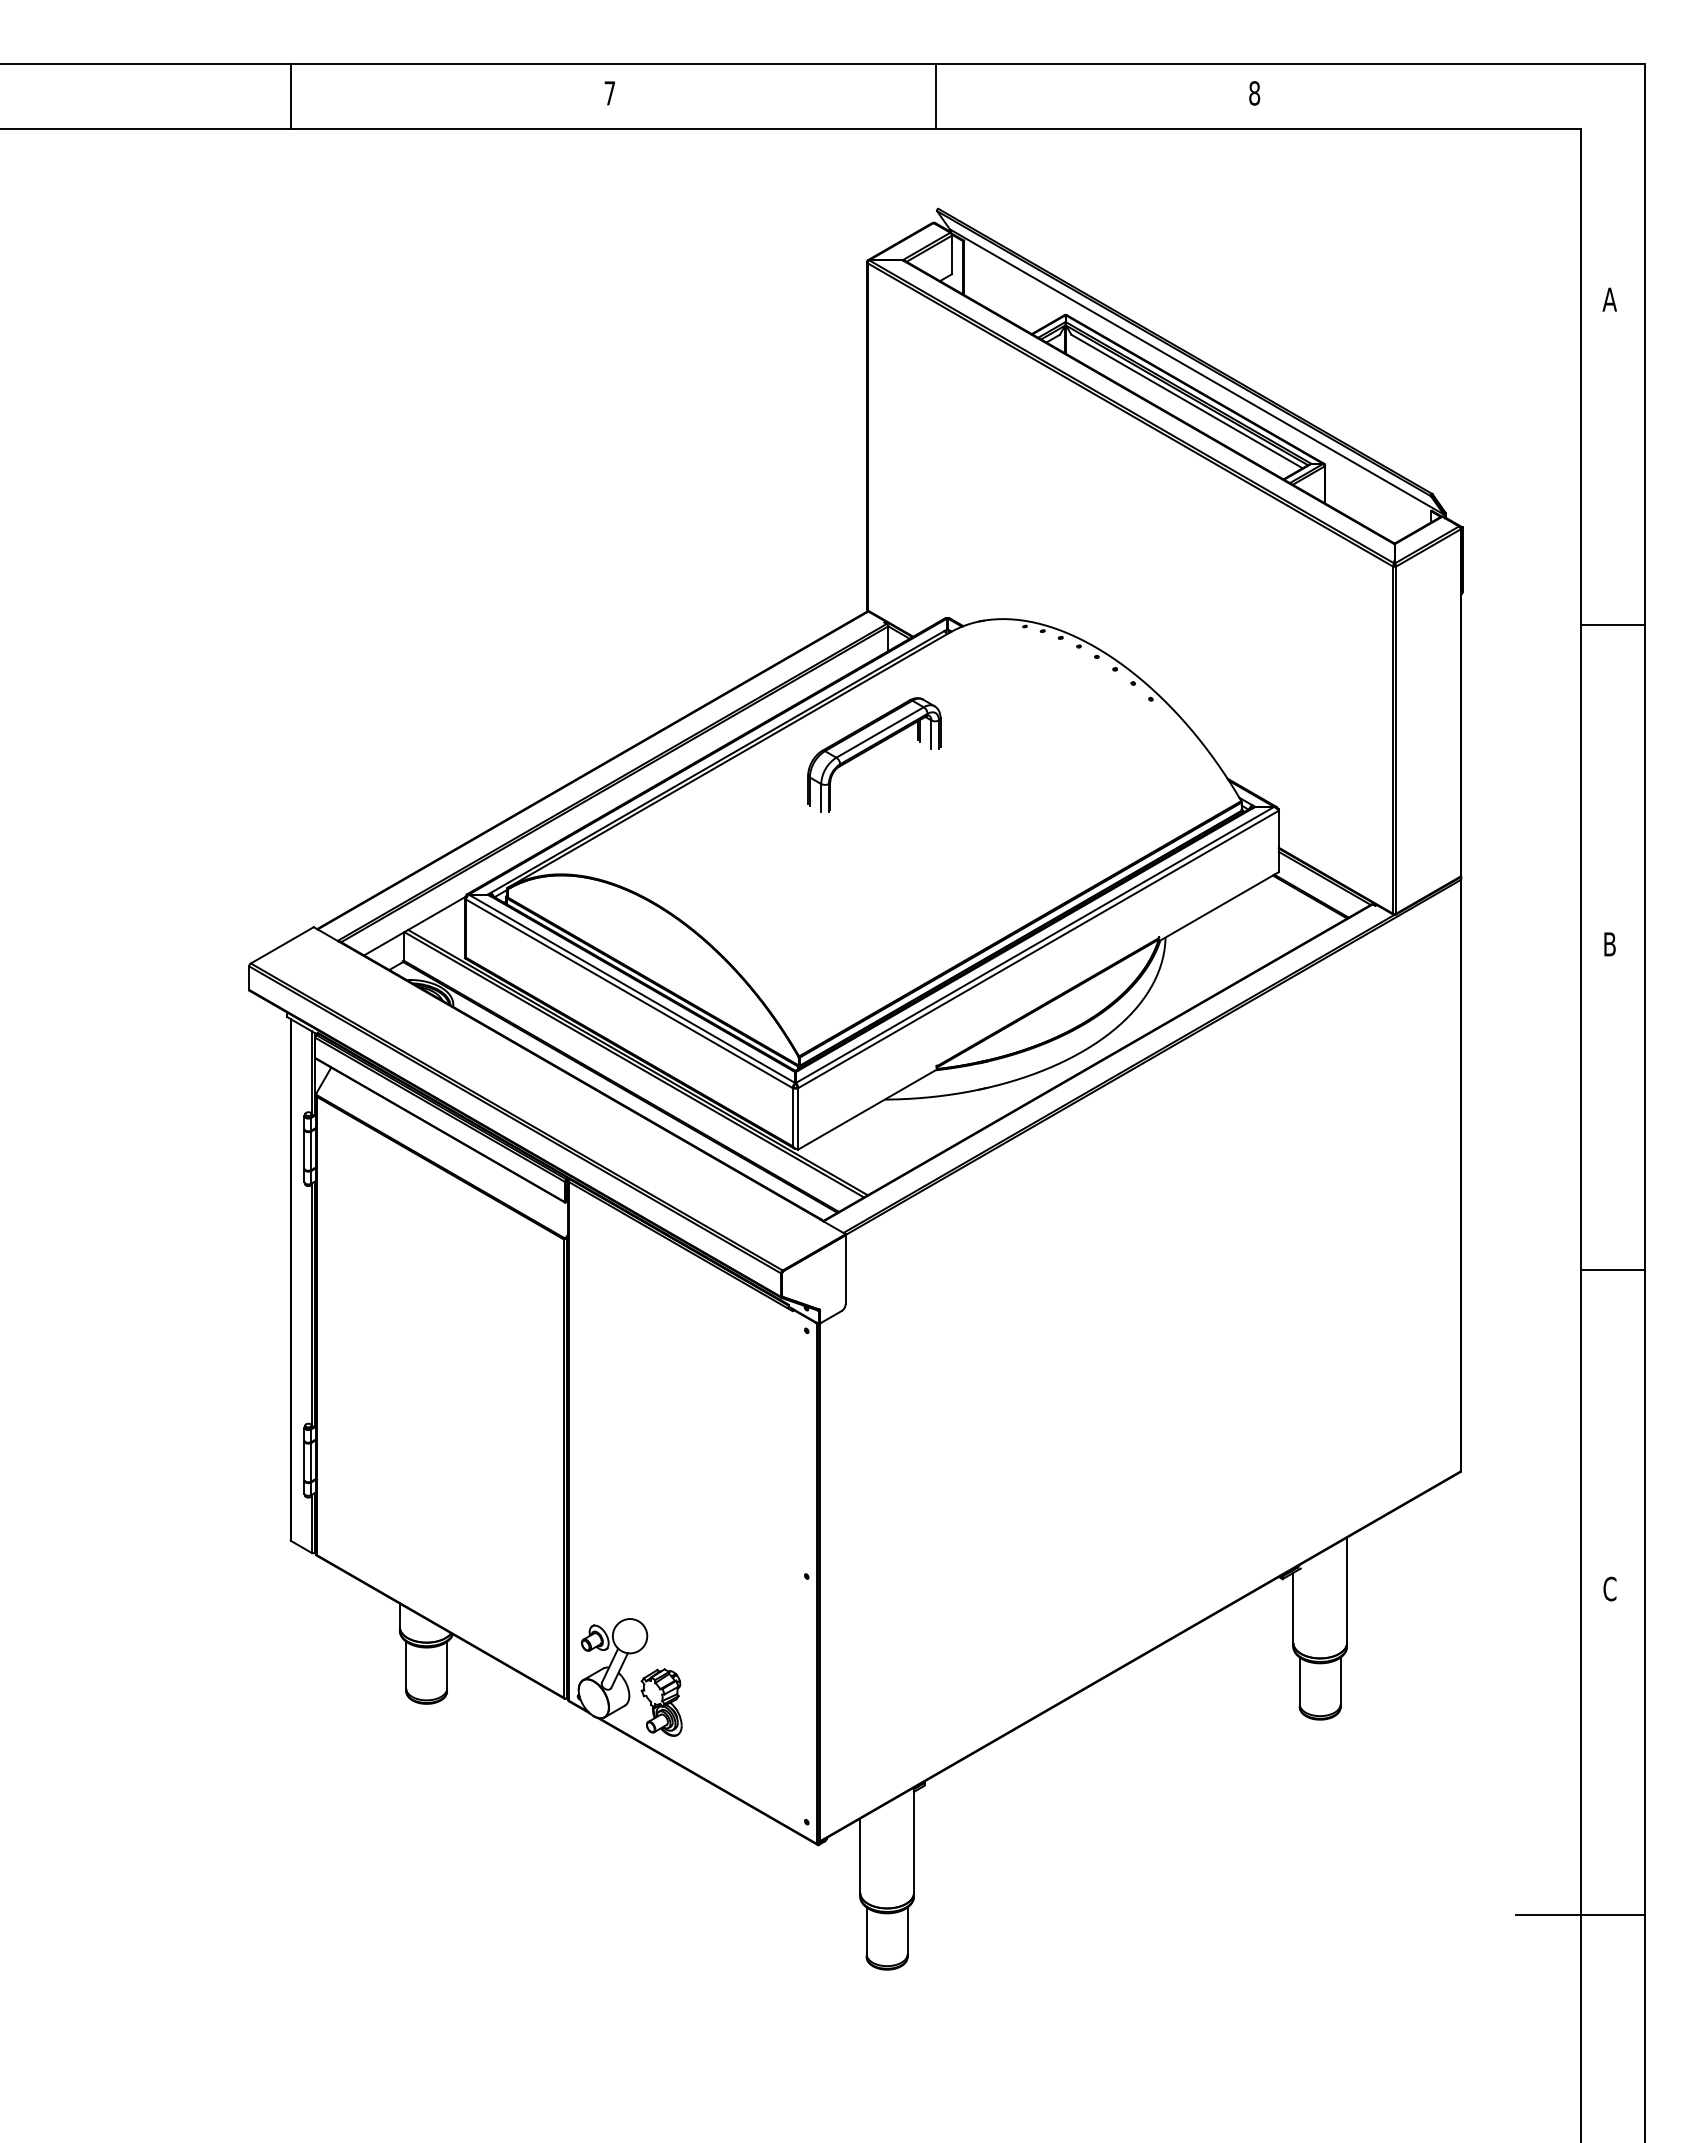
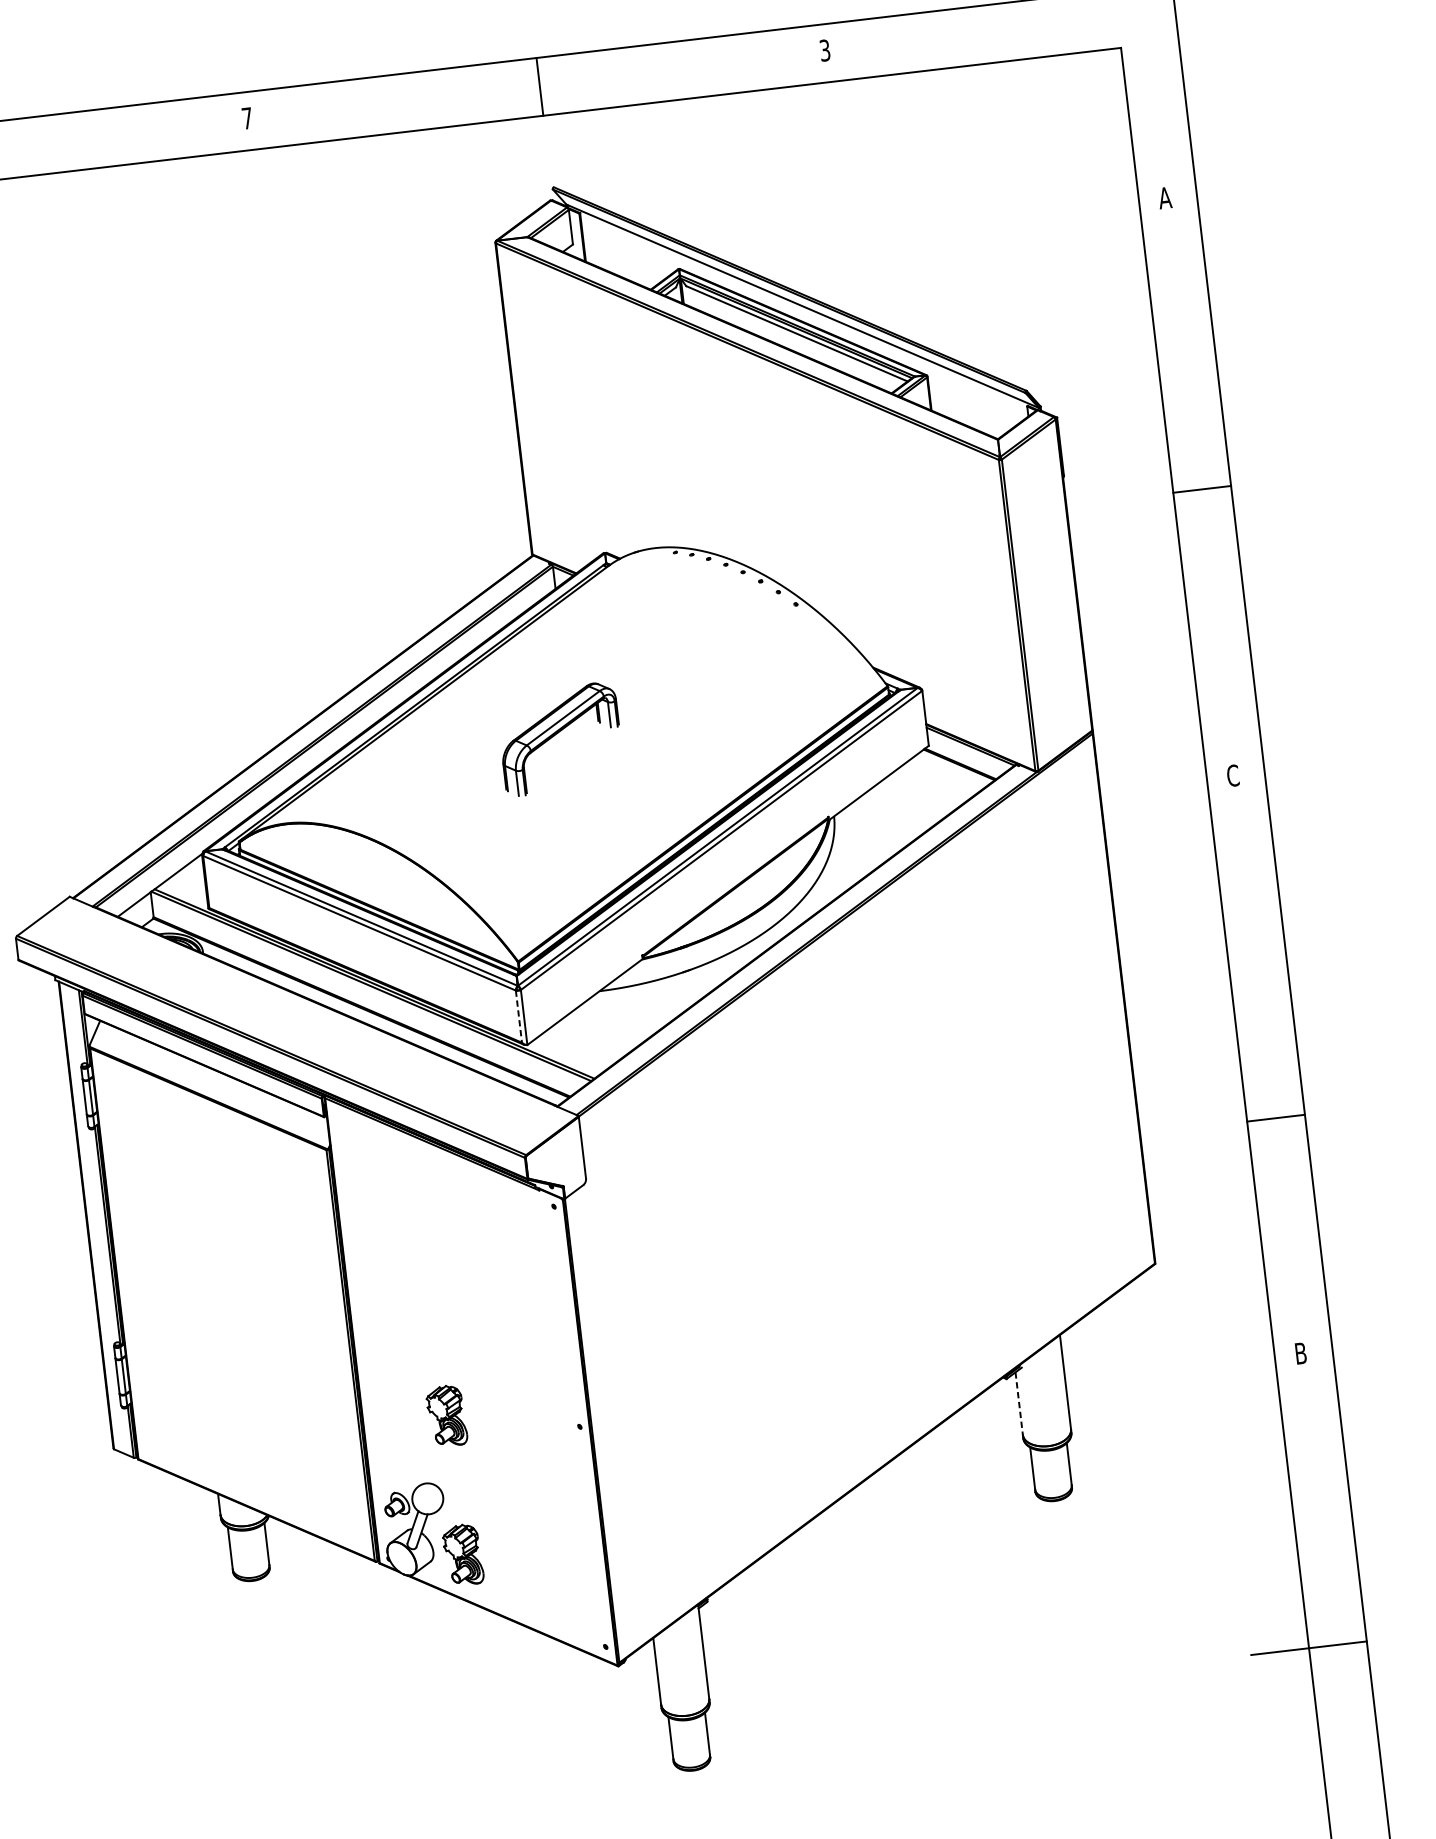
text: (1254, 93) -> (824, 50), 8 -> 3
part: (874, 754) -> (560, 738), moved
text: (1609, 944) -> (1232, 775), B -> C
line: (792, 1117) -> (518, 1016), solid -> dashed
line: (1612, 1269) -> (1275, 1117), moved
part: (661, 1547) -> (446, 1416), added
text: (1609, 1588) -> (1300, 1353), C -> B
line: (1293, 1608) -> (1019, 1404), solid -> dashed

